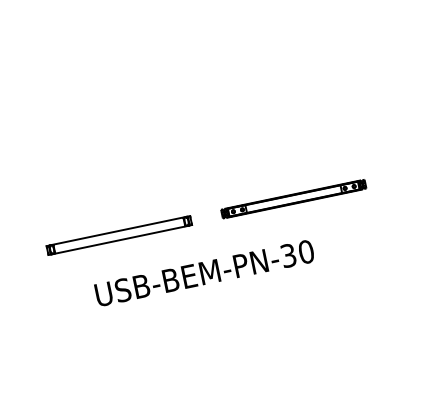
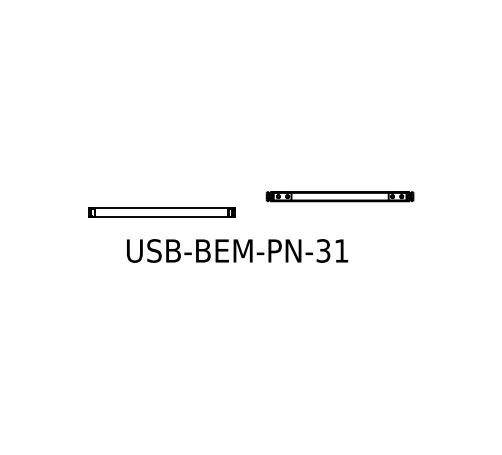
part: (118, 235) -> (161, 212), moved
text: (306, 251) -> (341, 250), USB-BEM-PN-30 -> USB-BEM-PN-31

